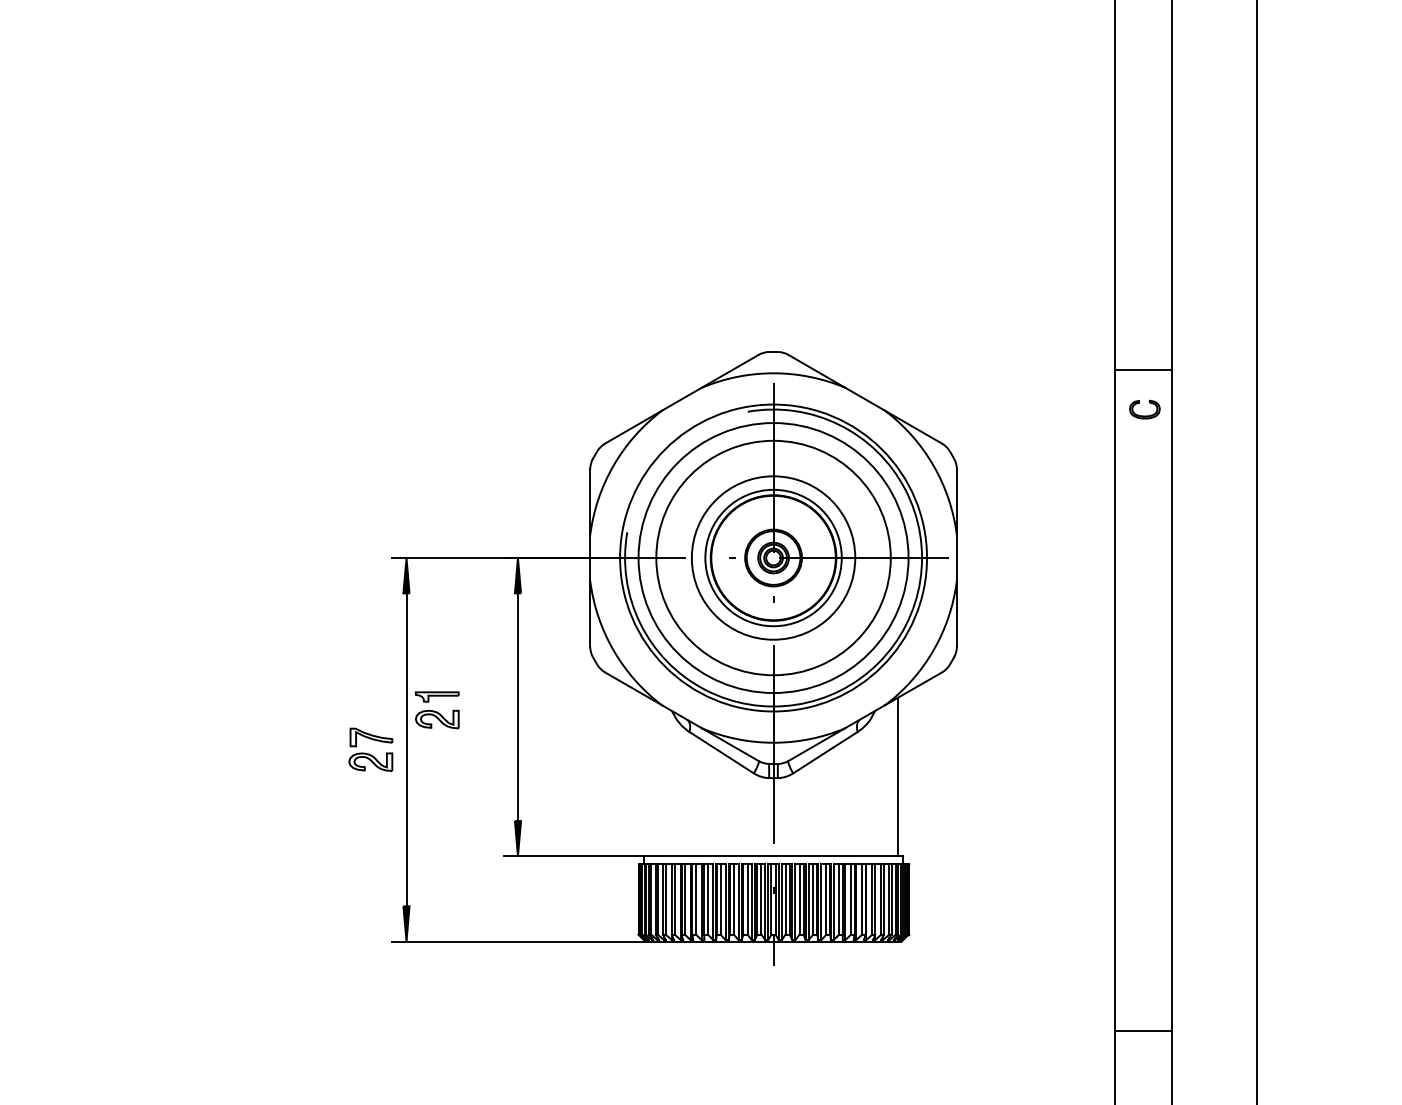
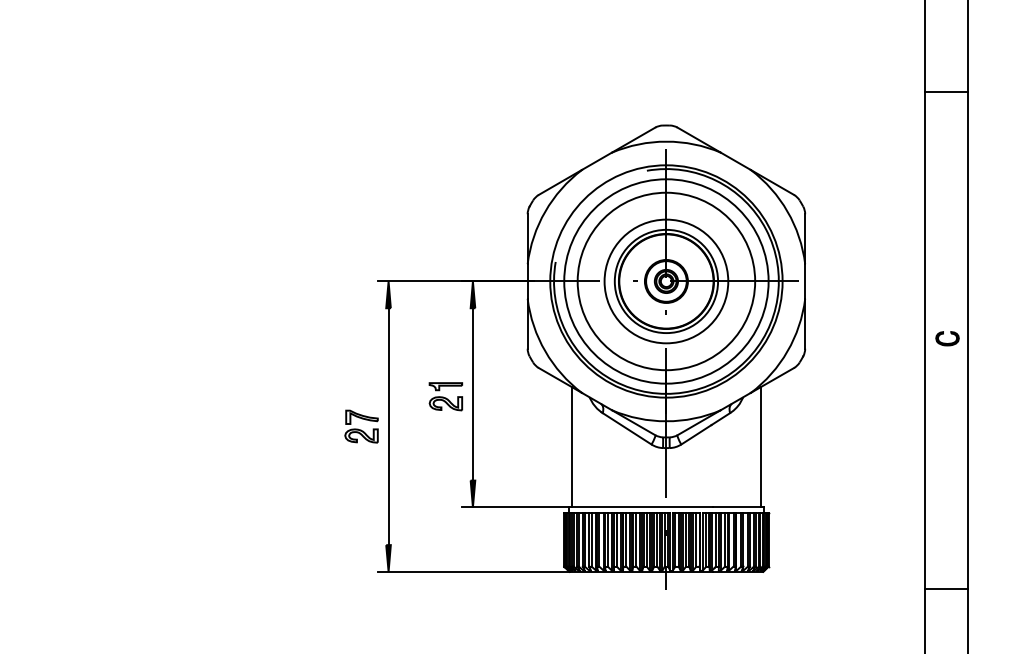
line: (1143, 369) -> (946, 91), moved
part: (1144, 409) -> (947, 338), moved
part: (436, 710) -> (445, 396), moved
line: (649, 776) -> (572, 446), added
line: (1143, 1030) -> (946, 588), moved

